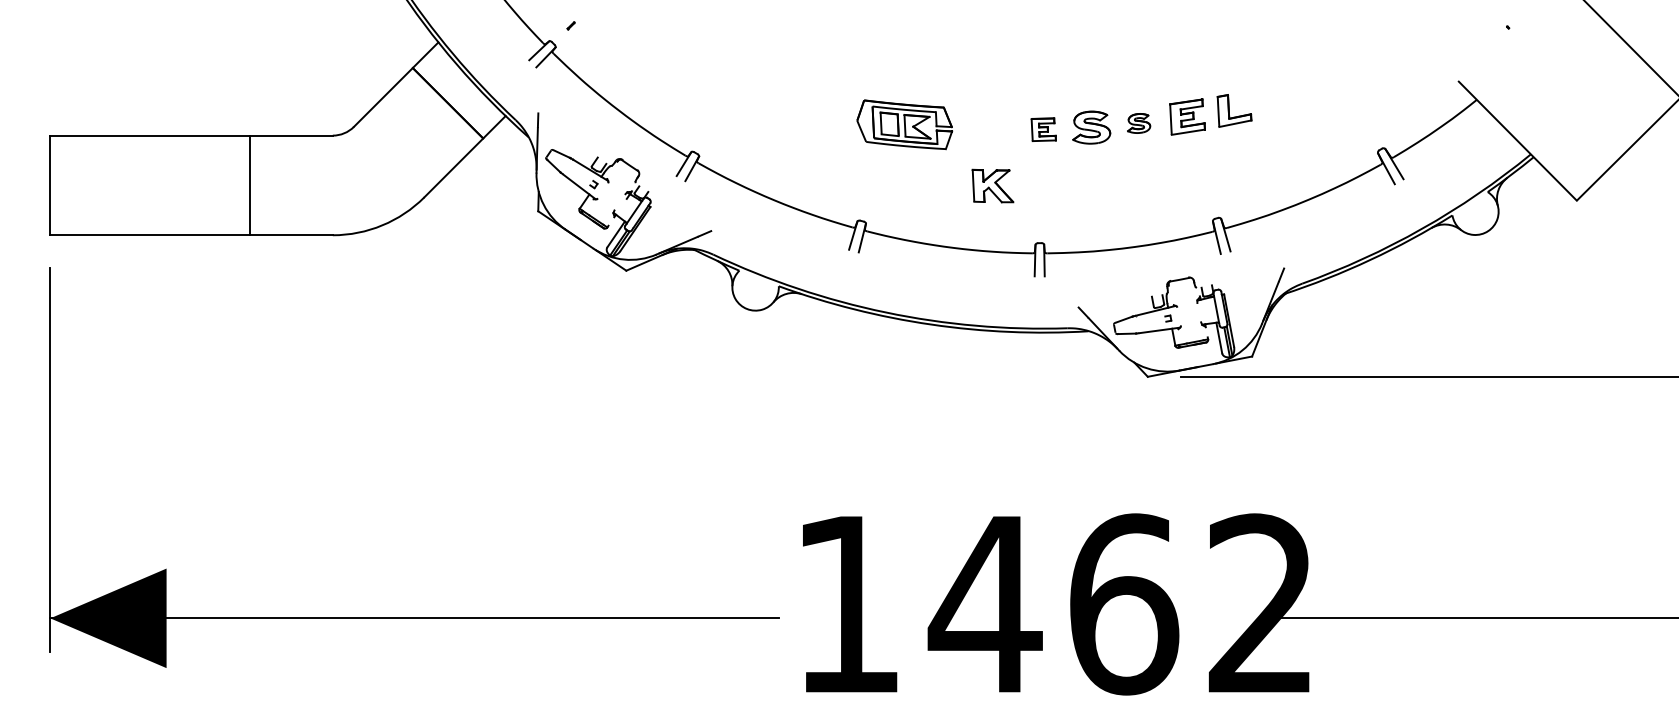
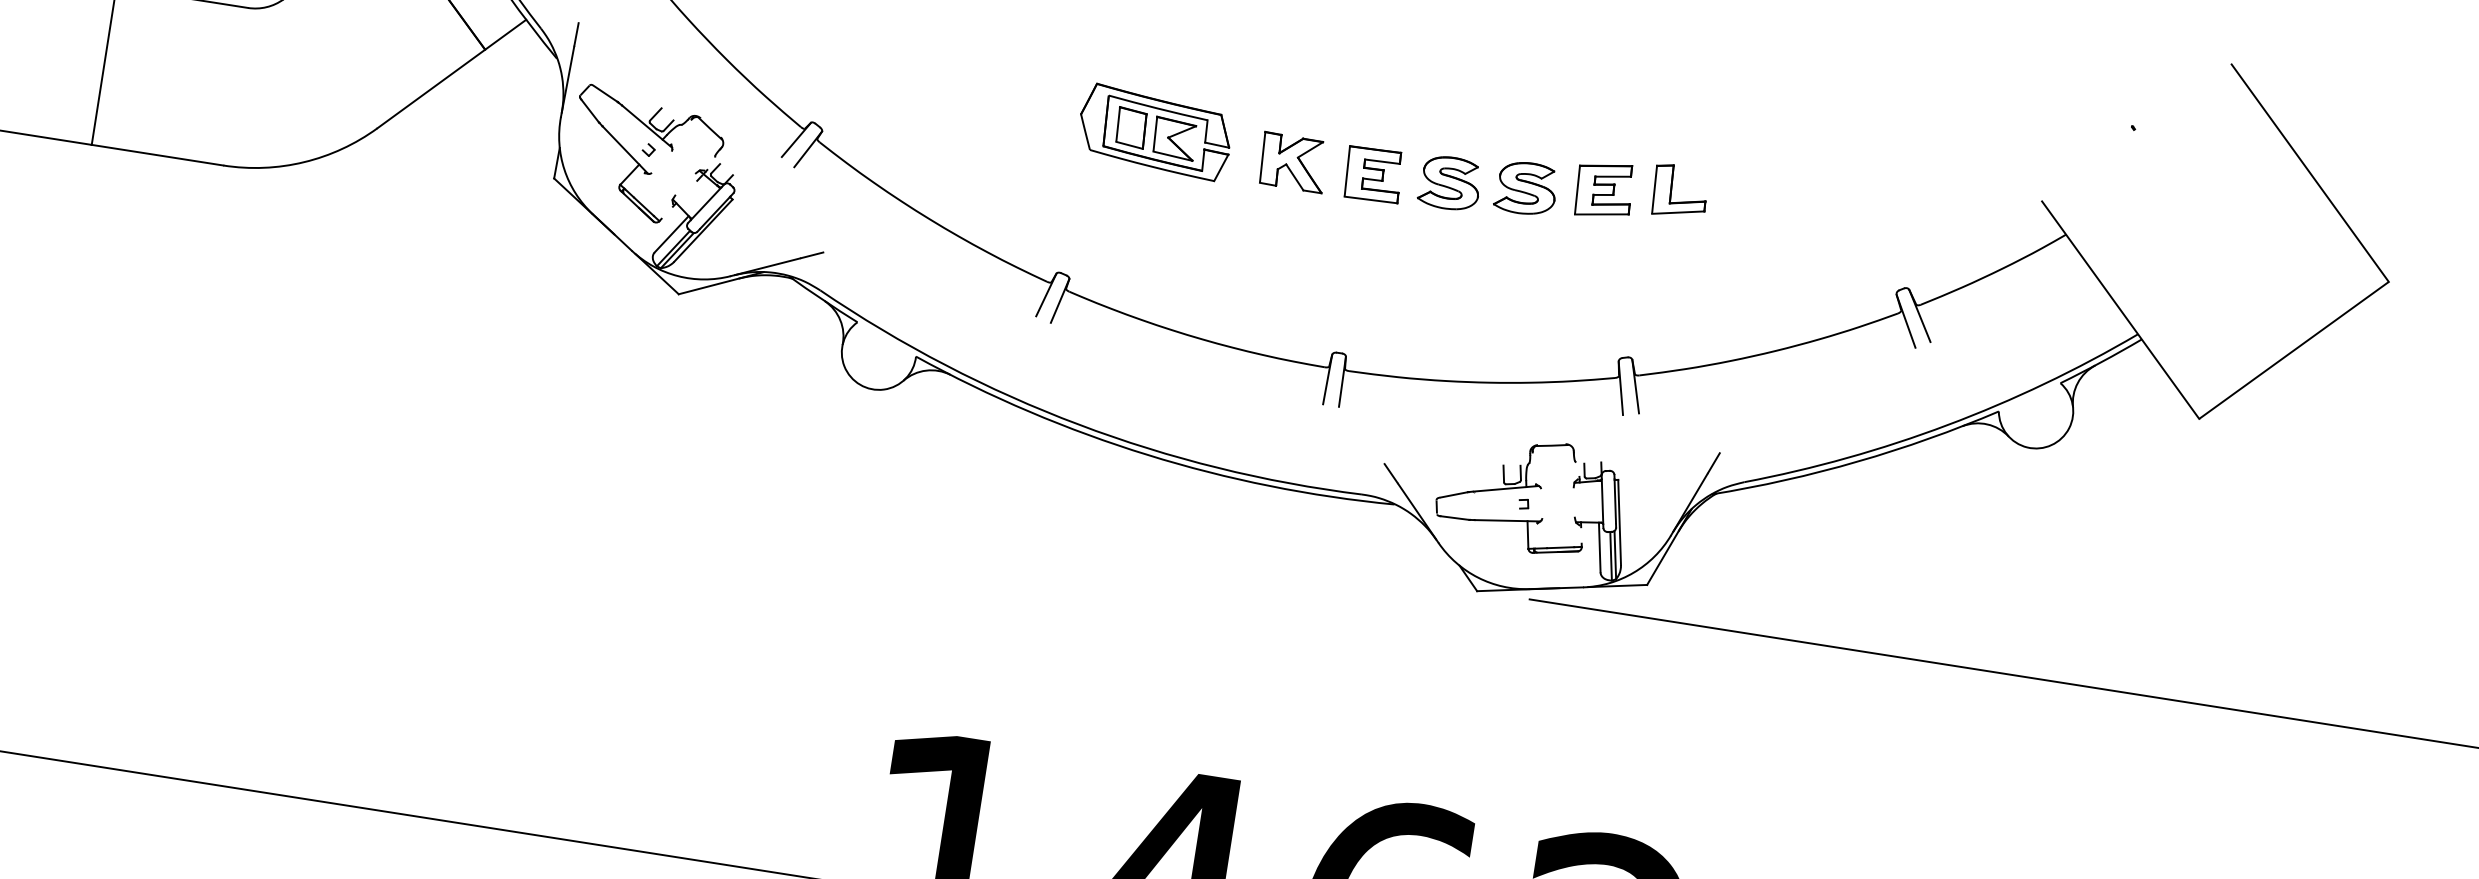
part: (1138, 123) -> (1525, 188), size x1.67
part: (1043, 129) -> (1373, 174), size x1.43
part: (992, 185) -> (1292, 161), moved

